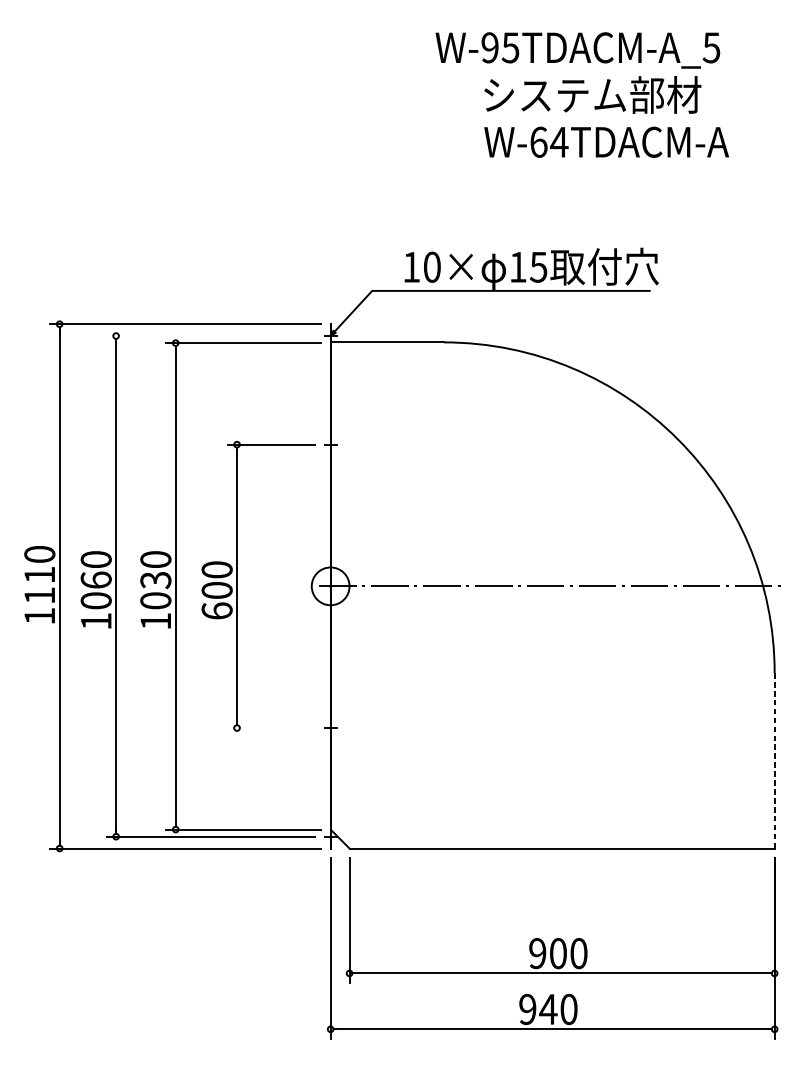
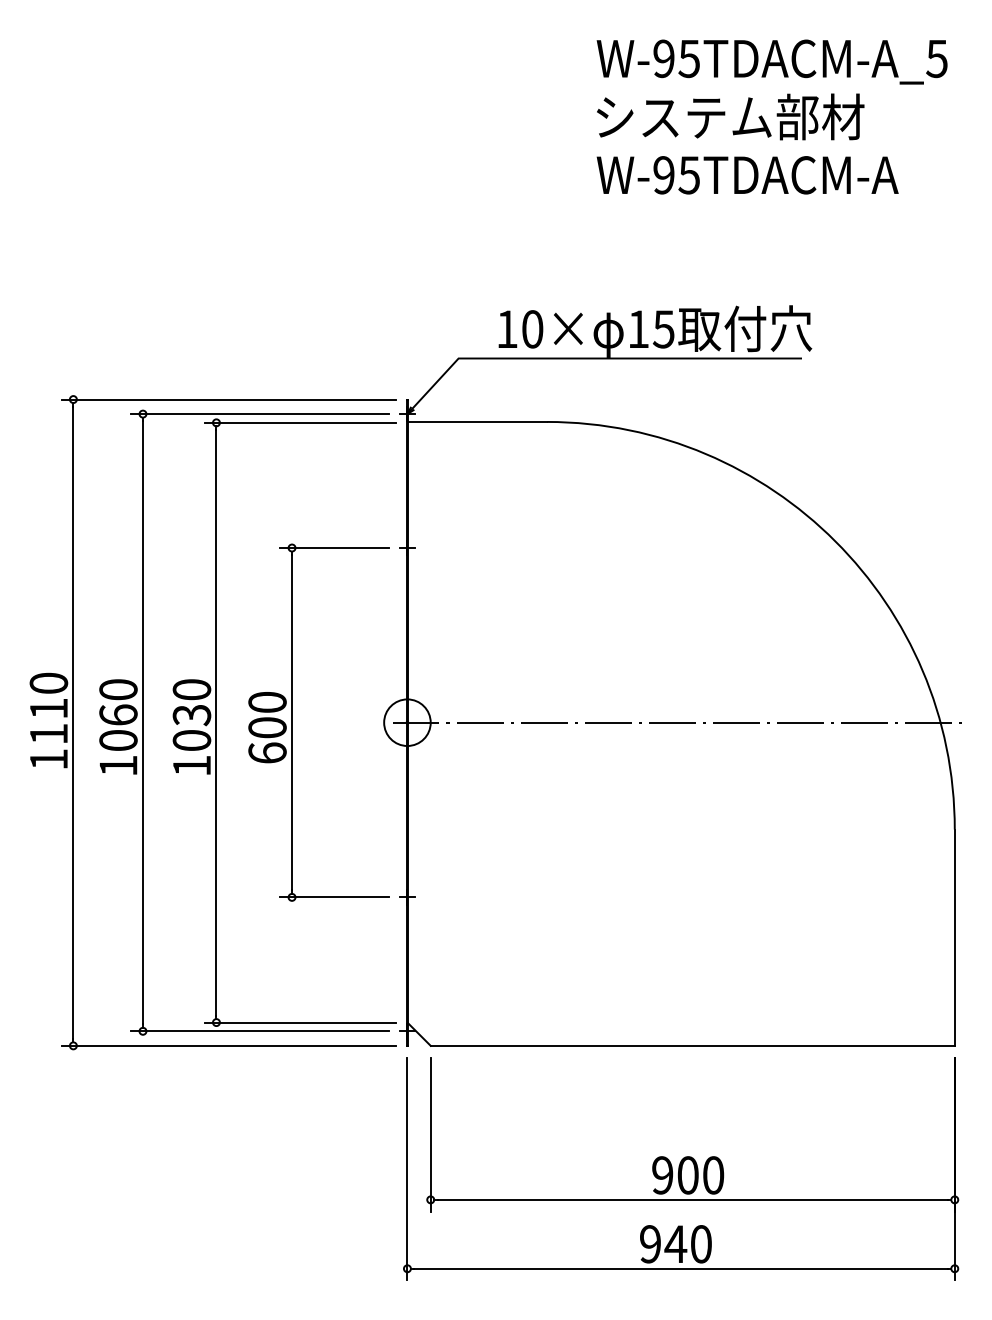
text: (577, 49) -> (771, 61), moved
text: (548, 142) -> (676, 175), W-64TDACM-A -> W-95TDACM-A
line: (210, 336) -> (259, 414), added
line: (271, 728) -> (334, 897), added
line: (774, 761) -> (954, 938), dashed -> solid

